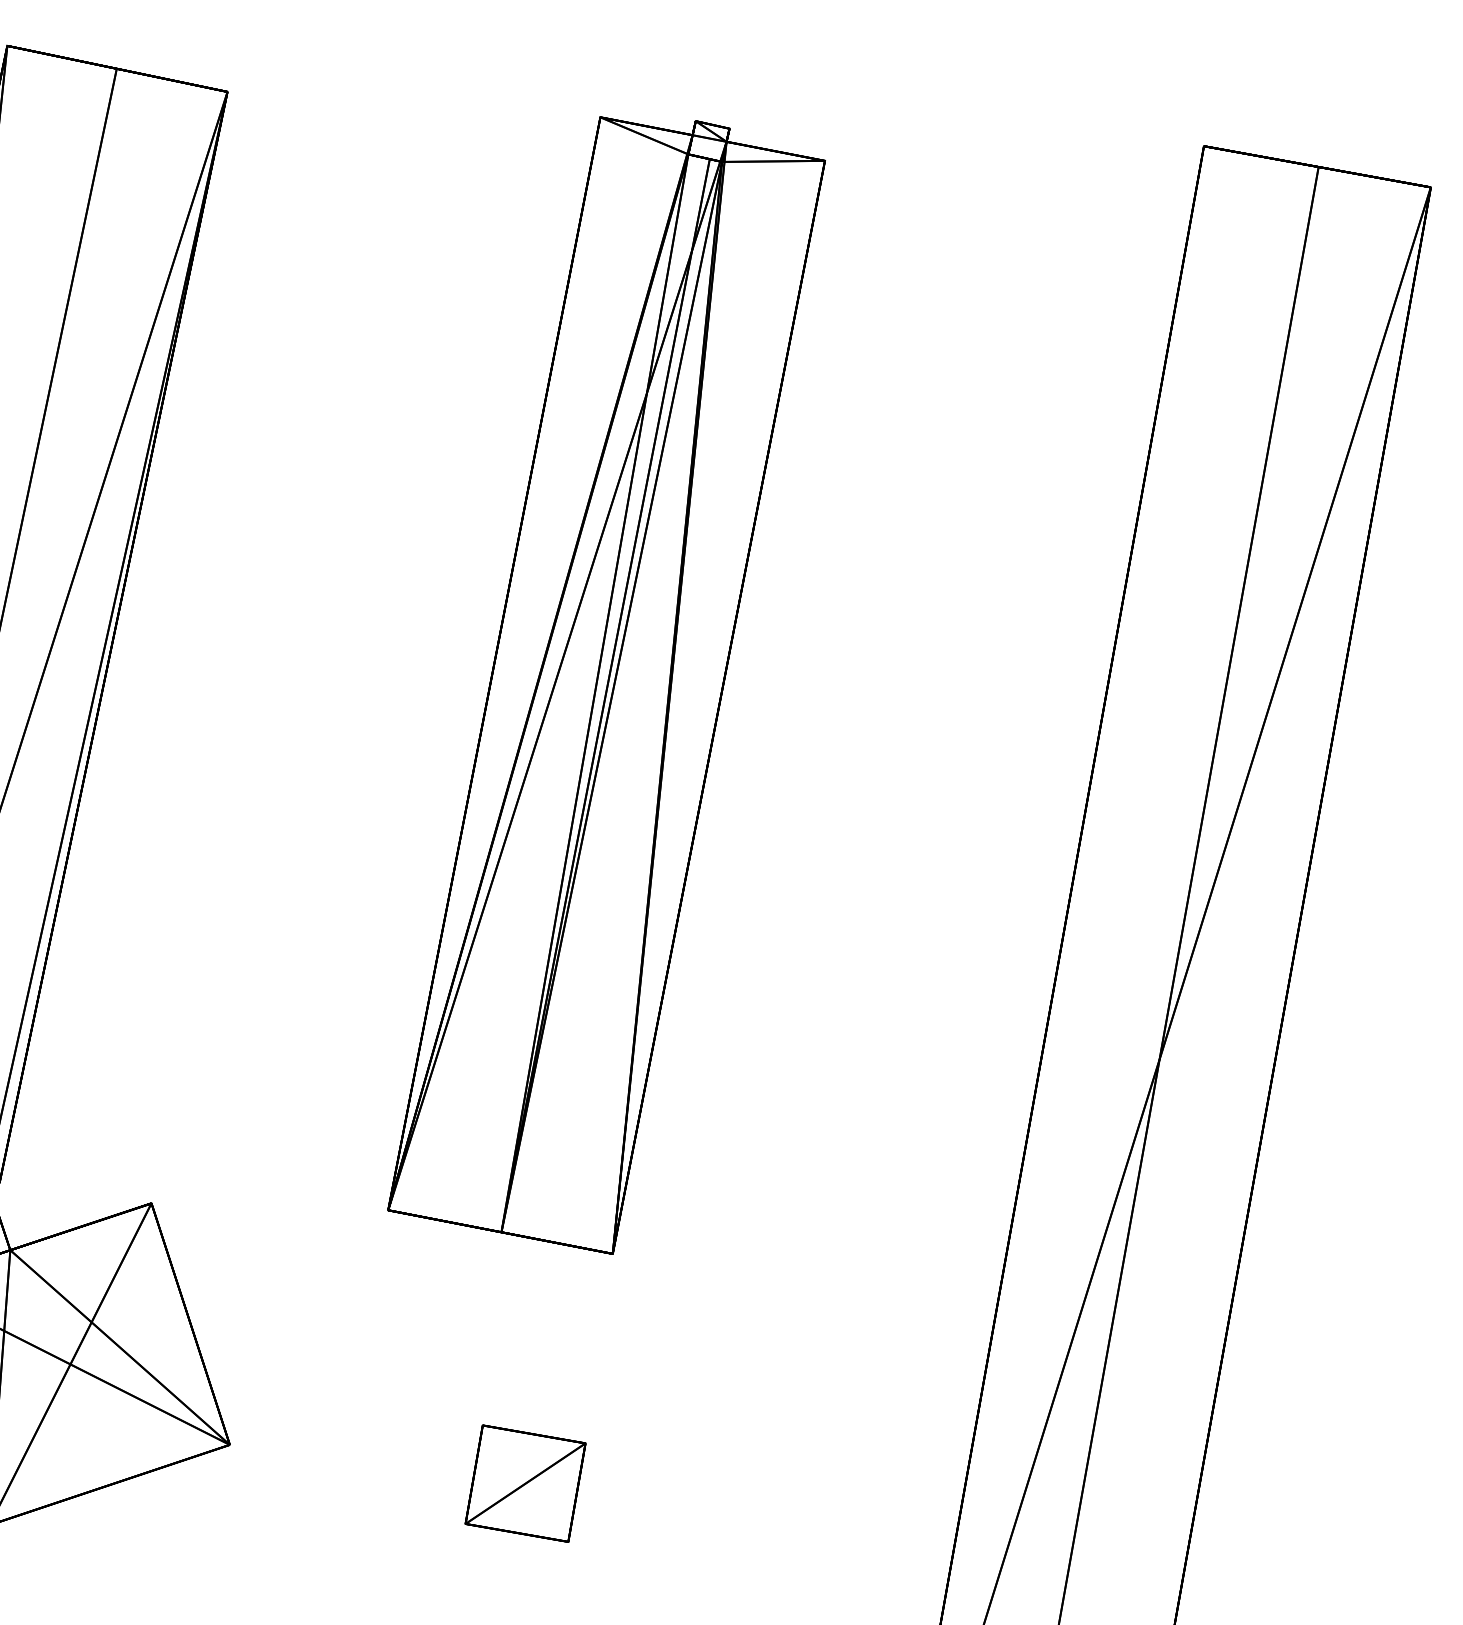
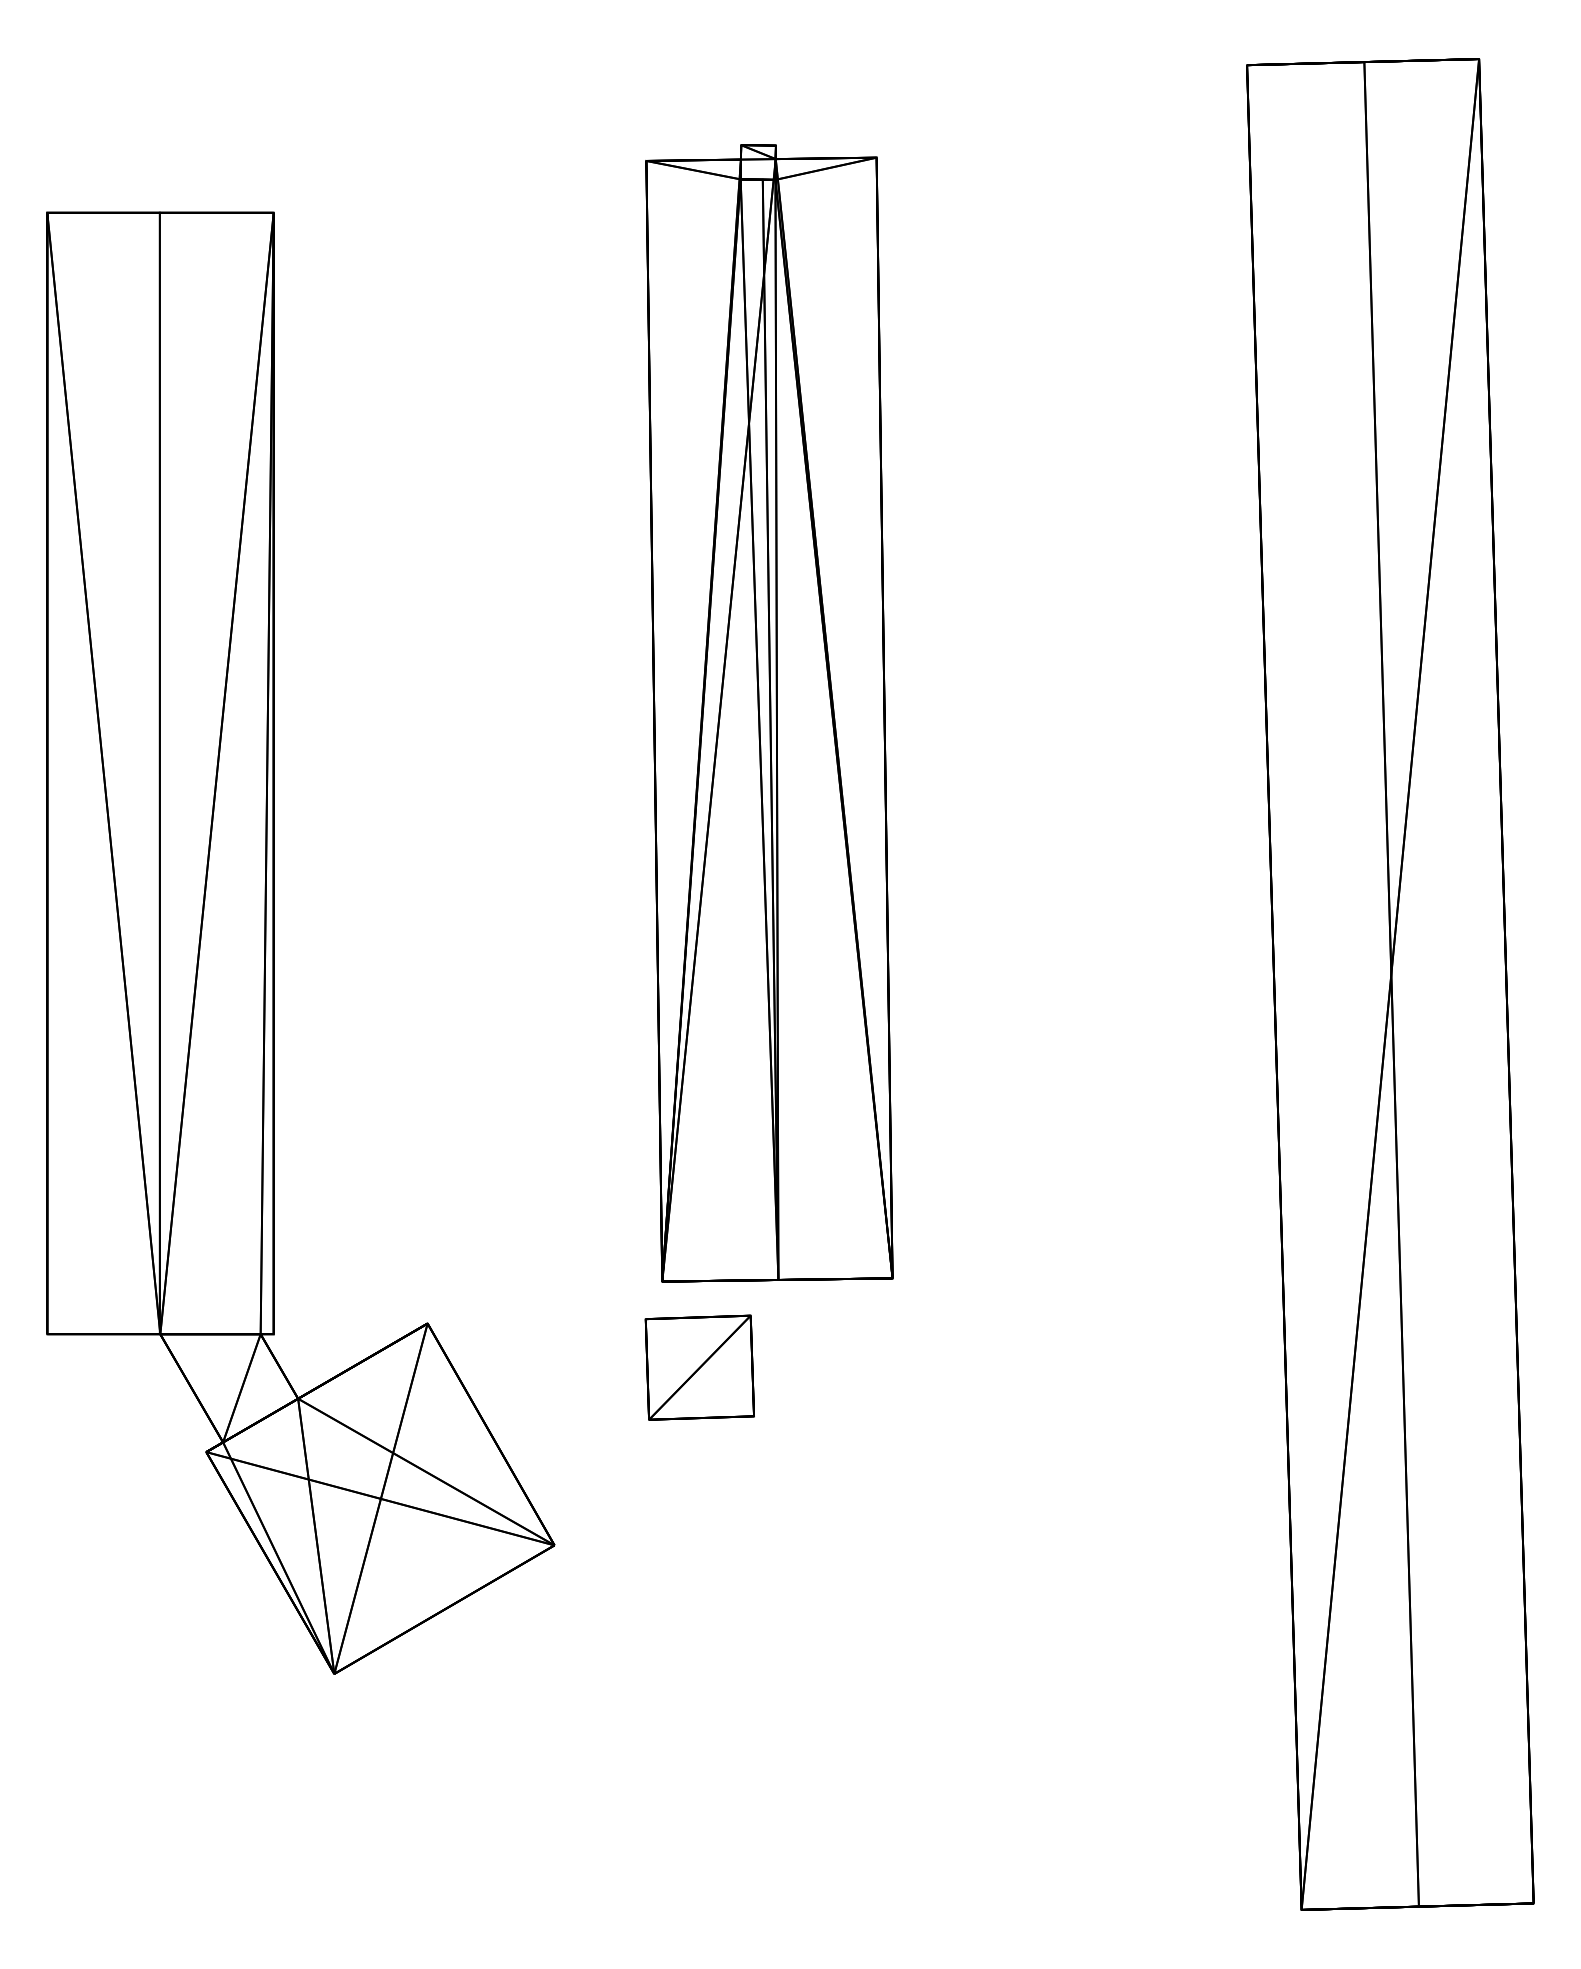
part: (525, 1483) -> (699, 1367), moved

